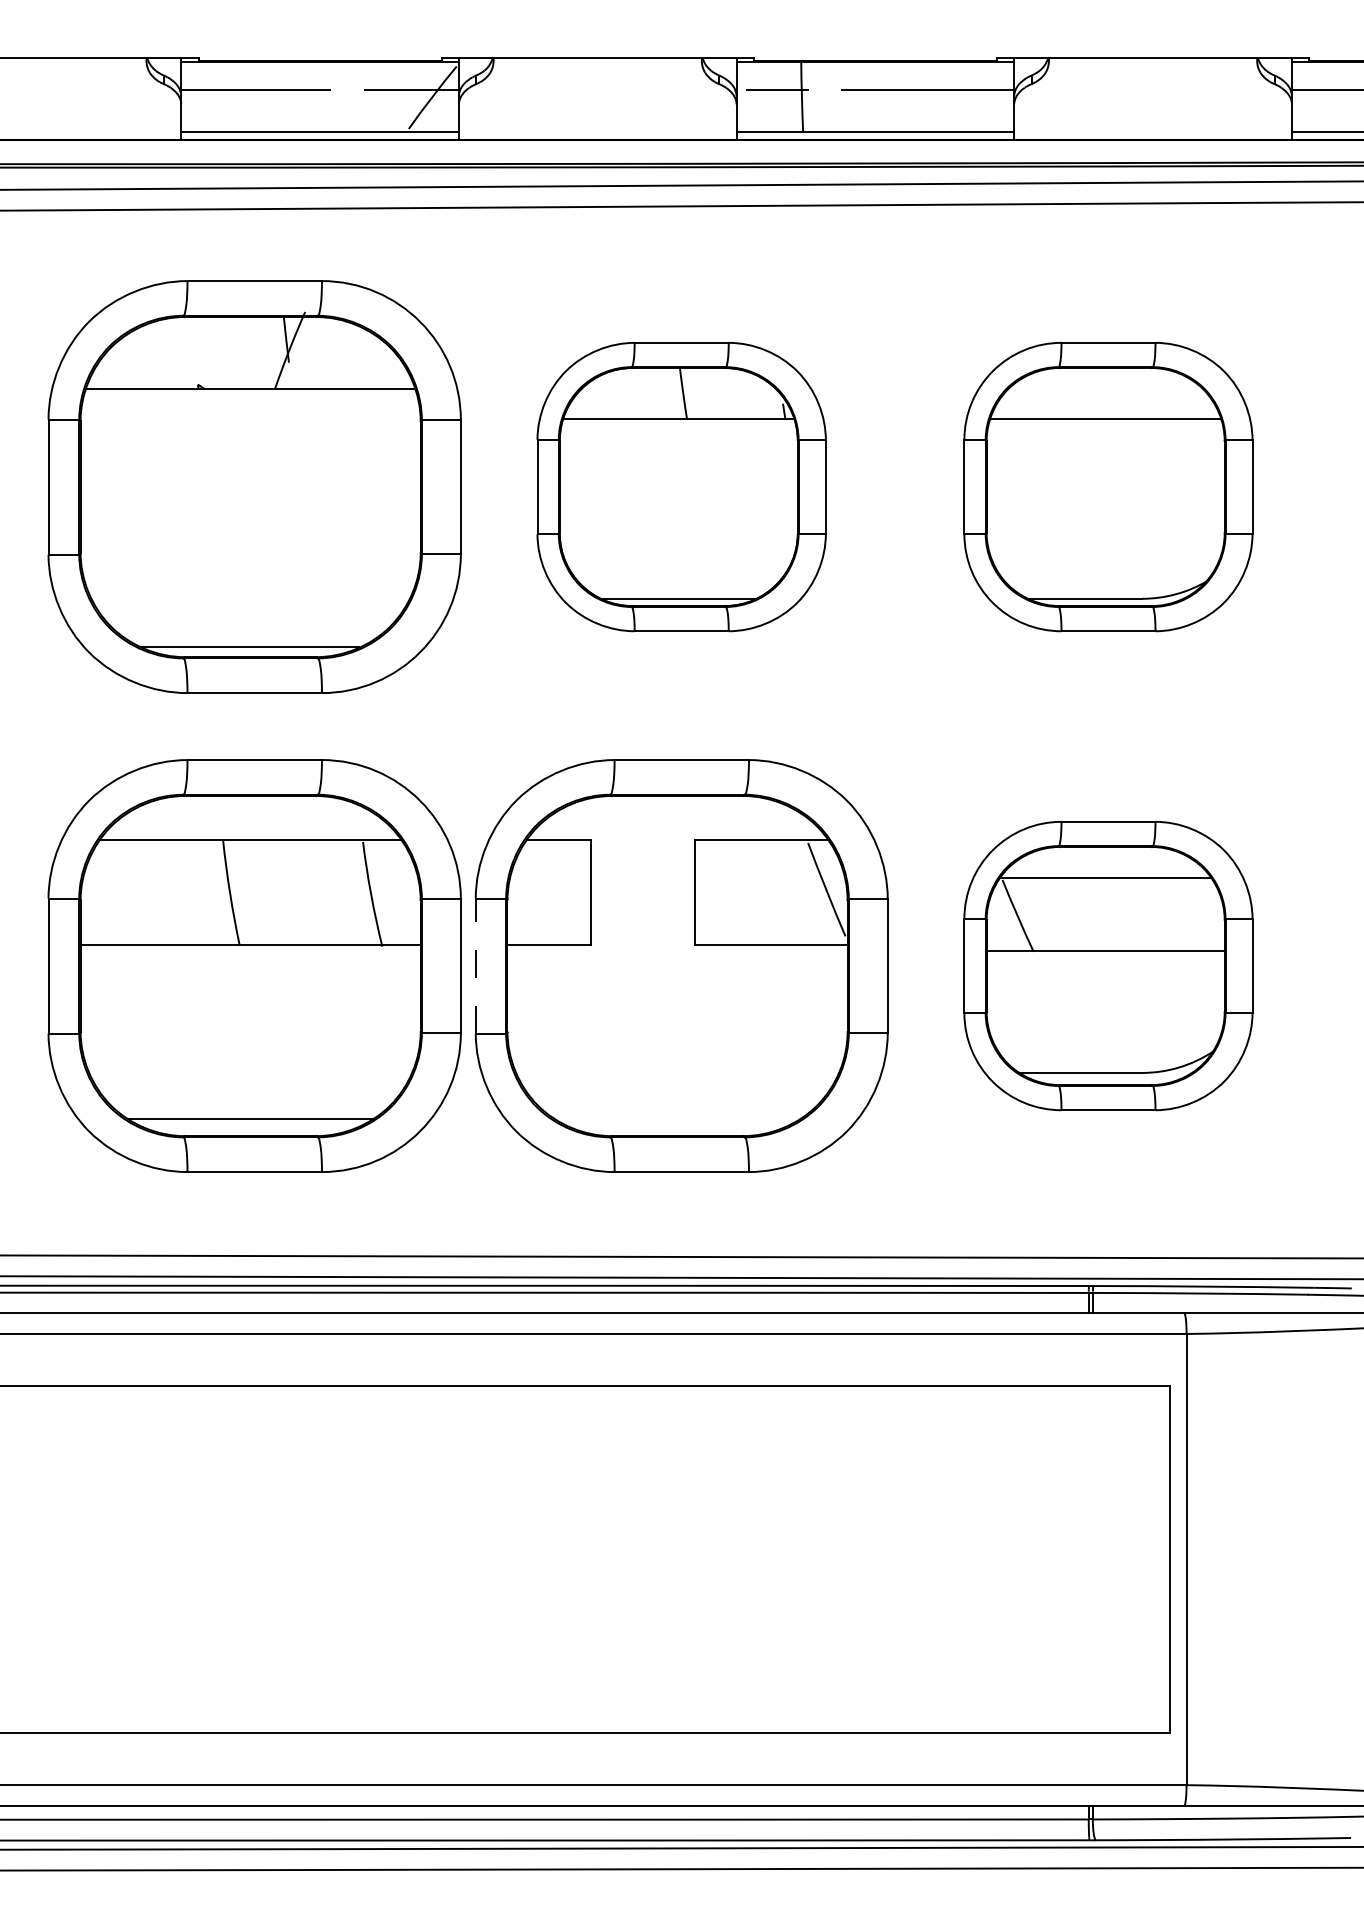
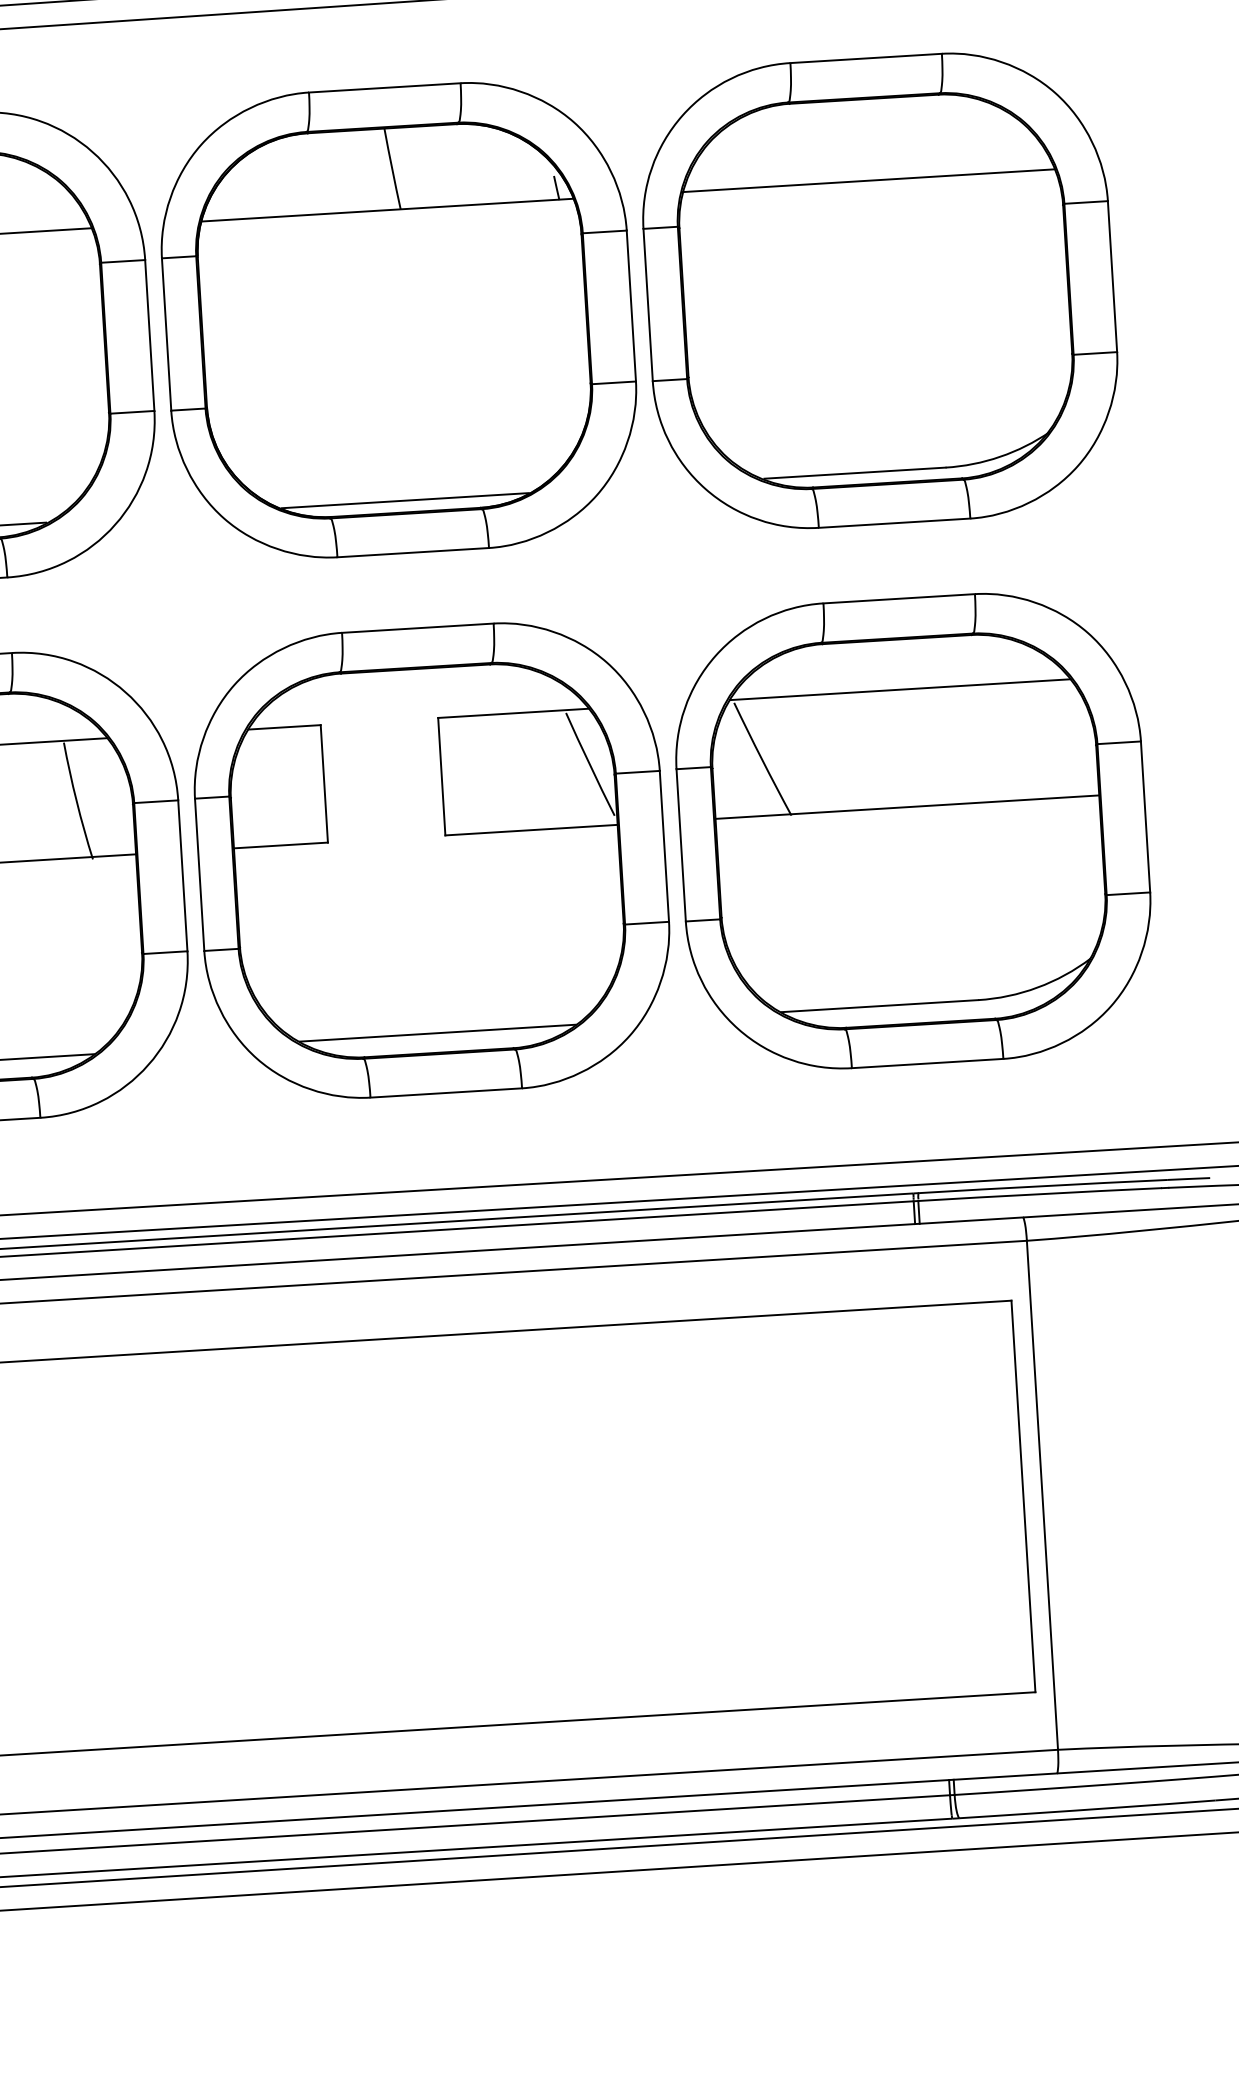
part: (681, 486) -> (398, 319), size x1.43
part: (1108, 486) -> (880, 290), size x1.43
part: (1108, 965) -> (913, 830), size x1.43
line: (475, 966) -> (199, 875), dashed -> solid
line: (677, 1118) -> (437, 1032), added

